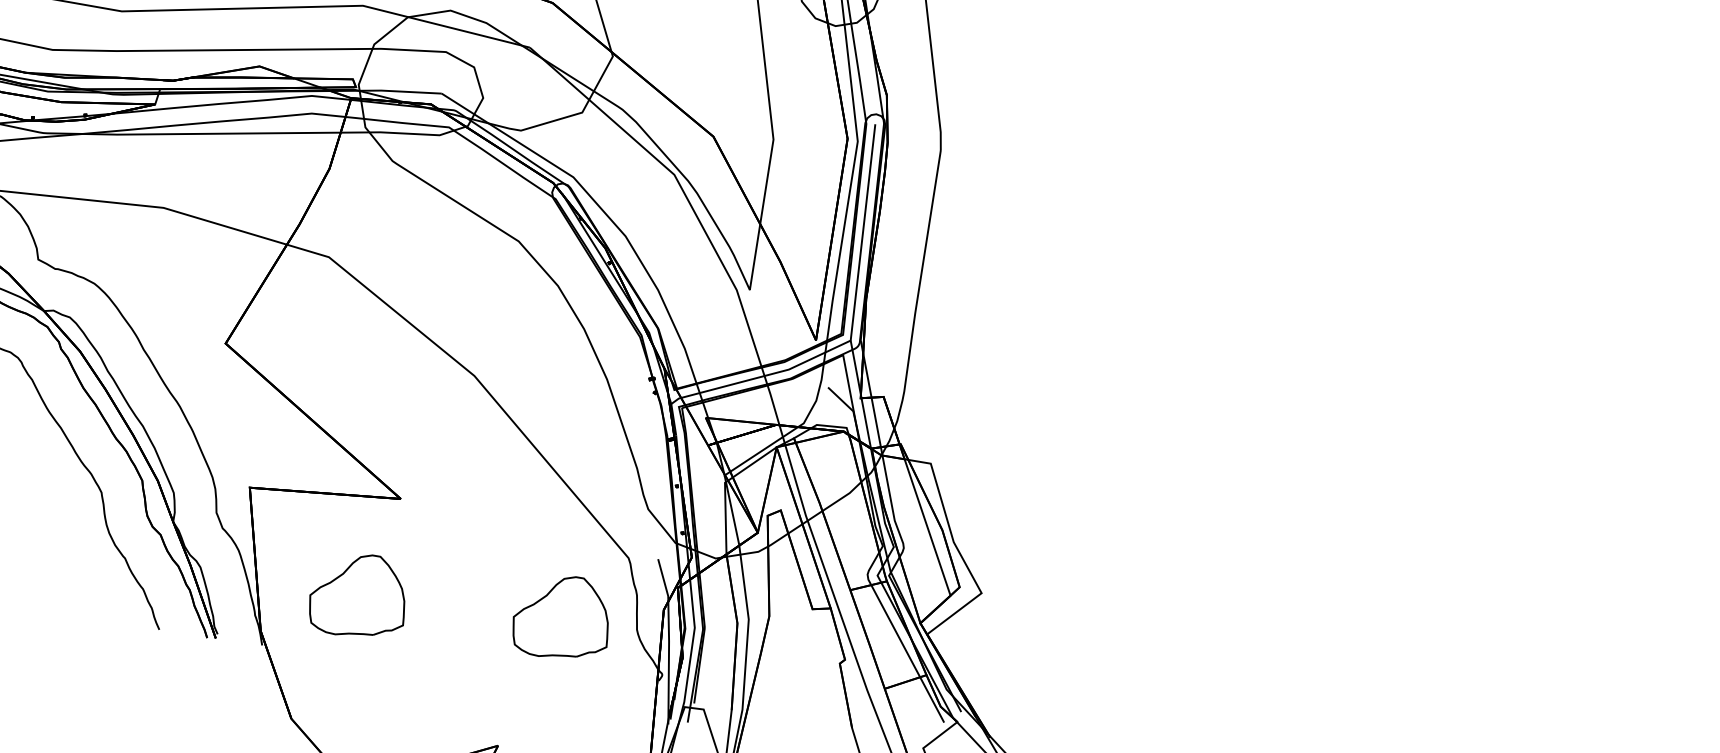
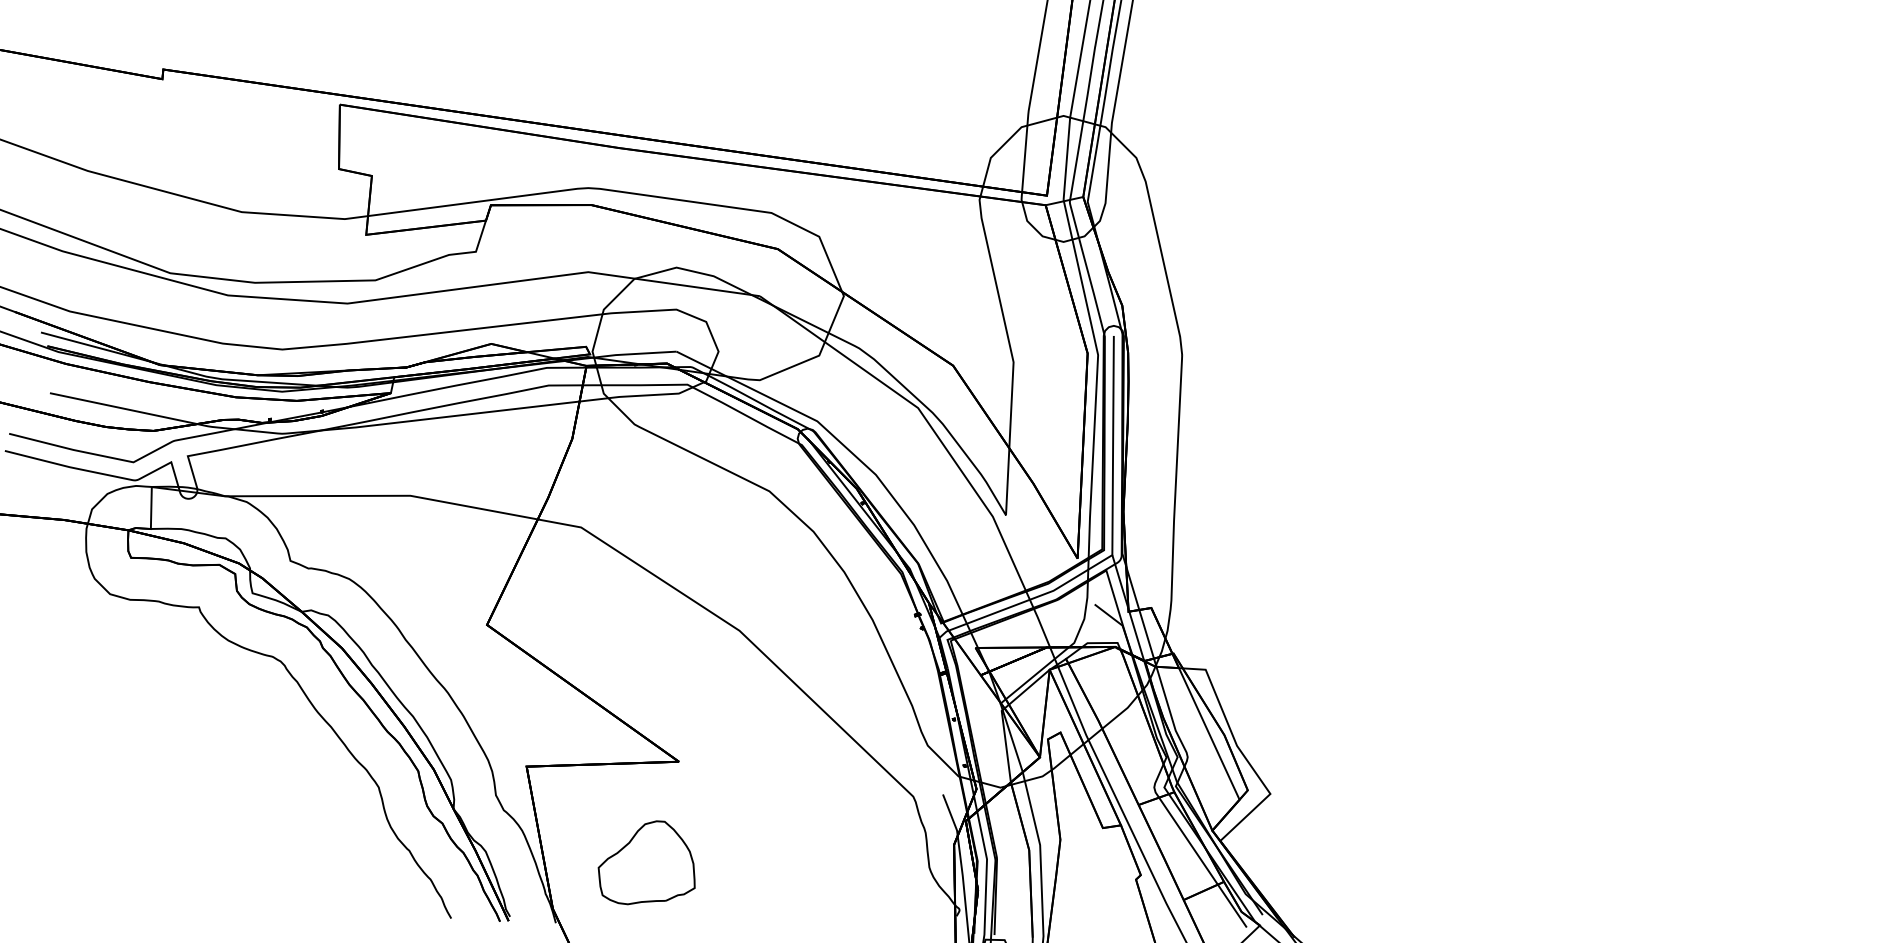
part: (561, 616) -> (852, 862), removed

